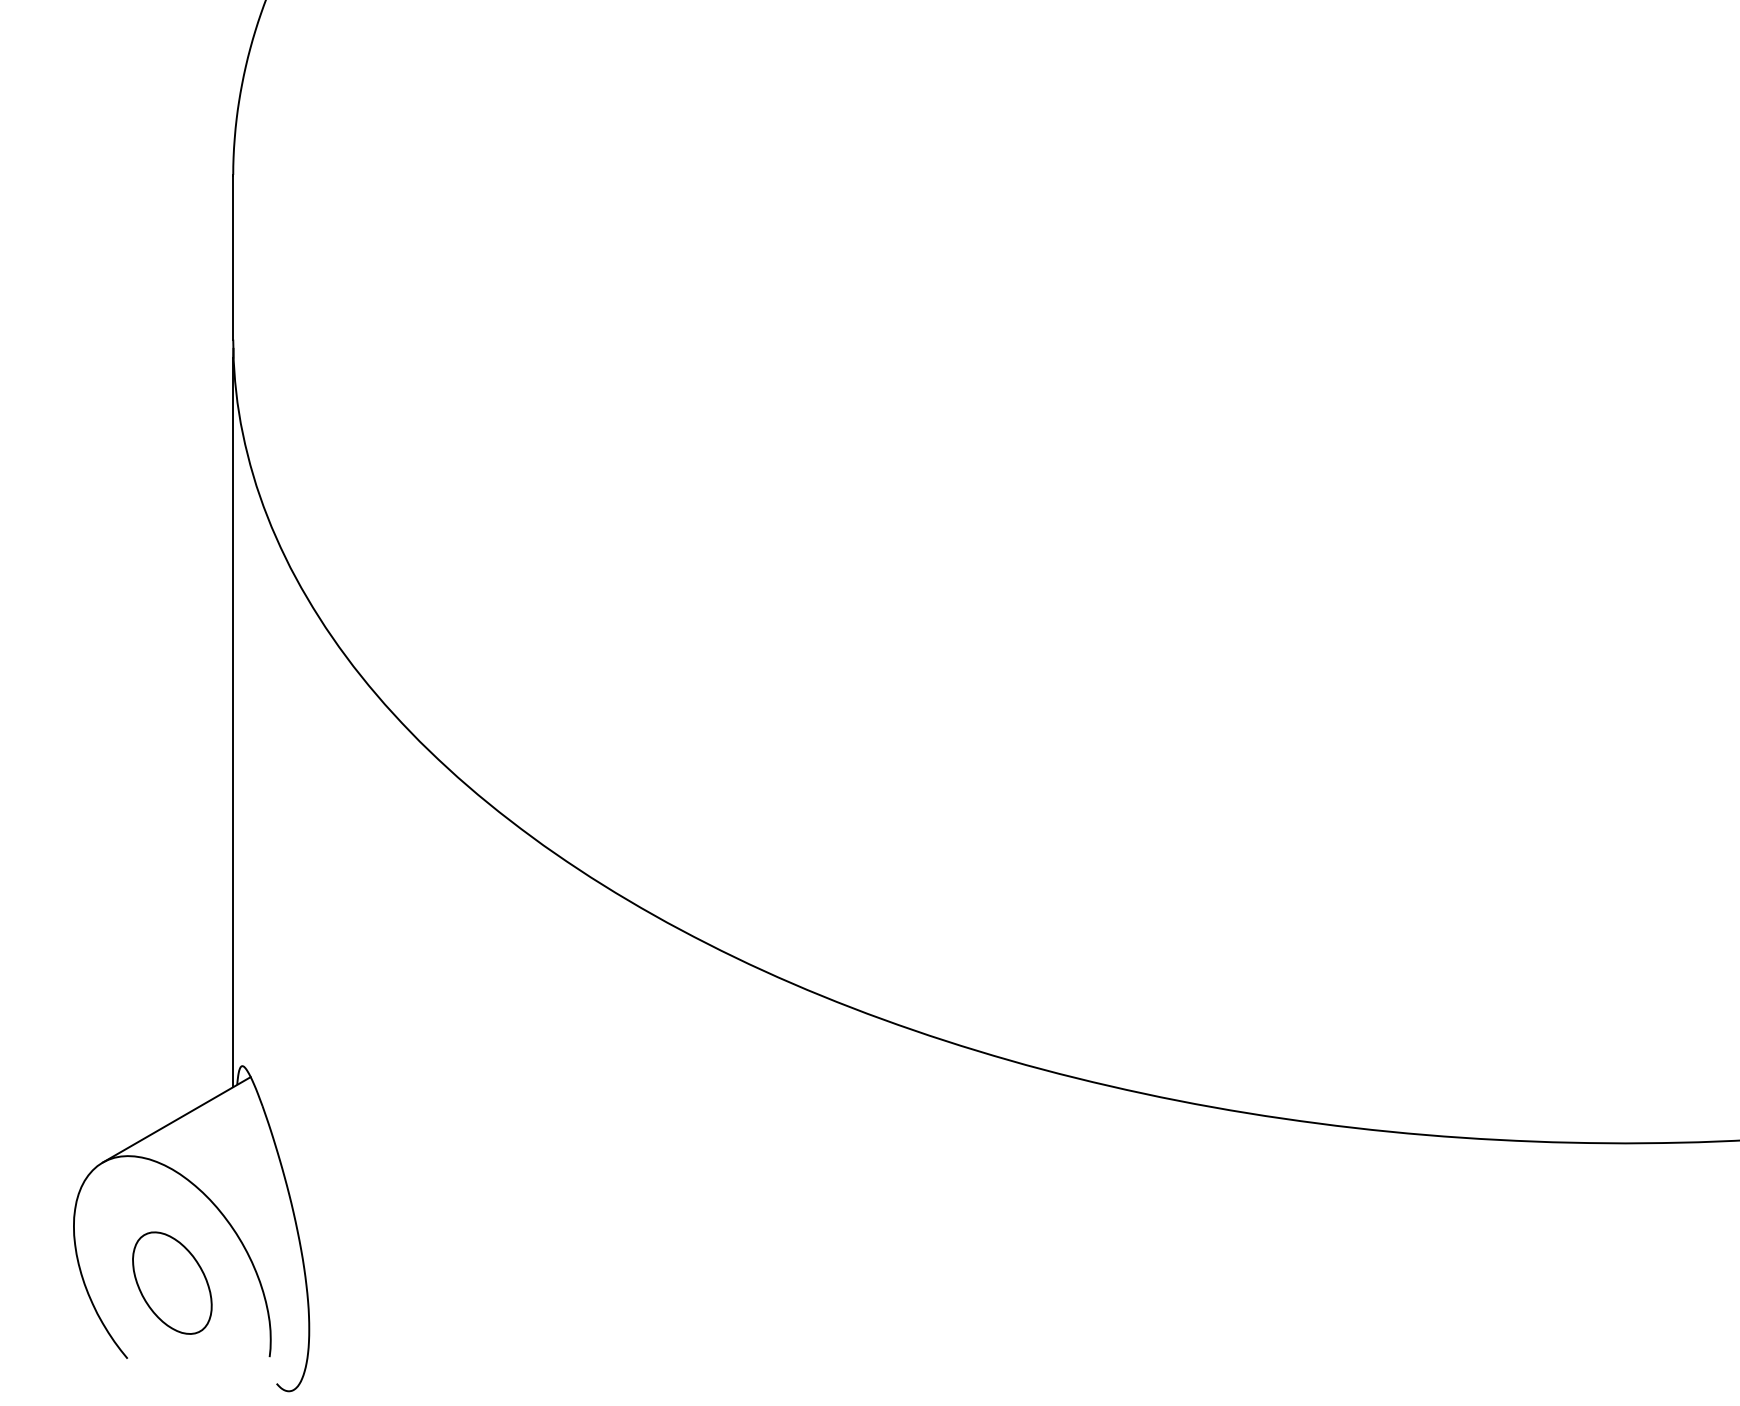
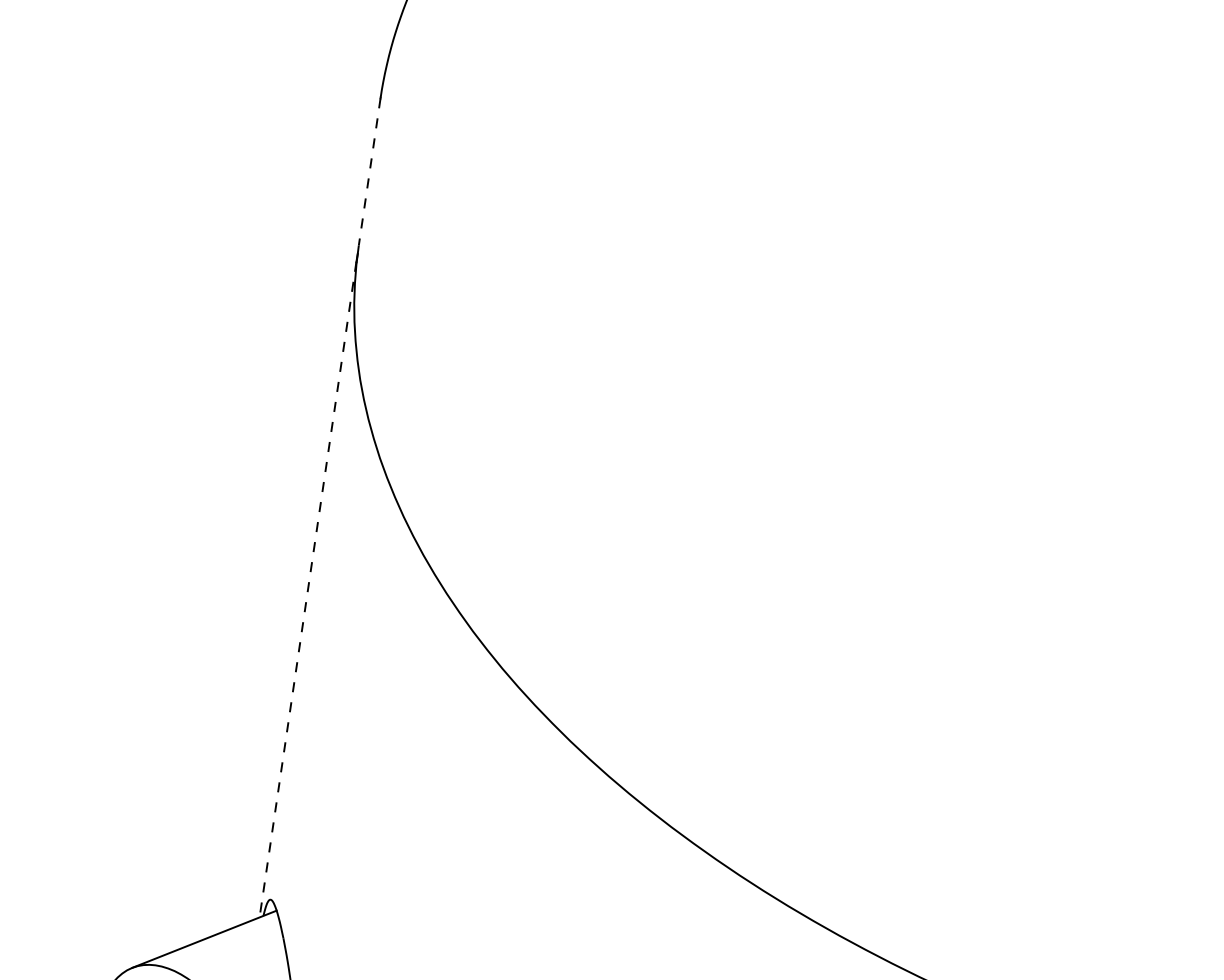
line: (233, 257) -> (369, 171), solid -> dashed
line: (233, 722) -> (308, 589), solid -> dashed

